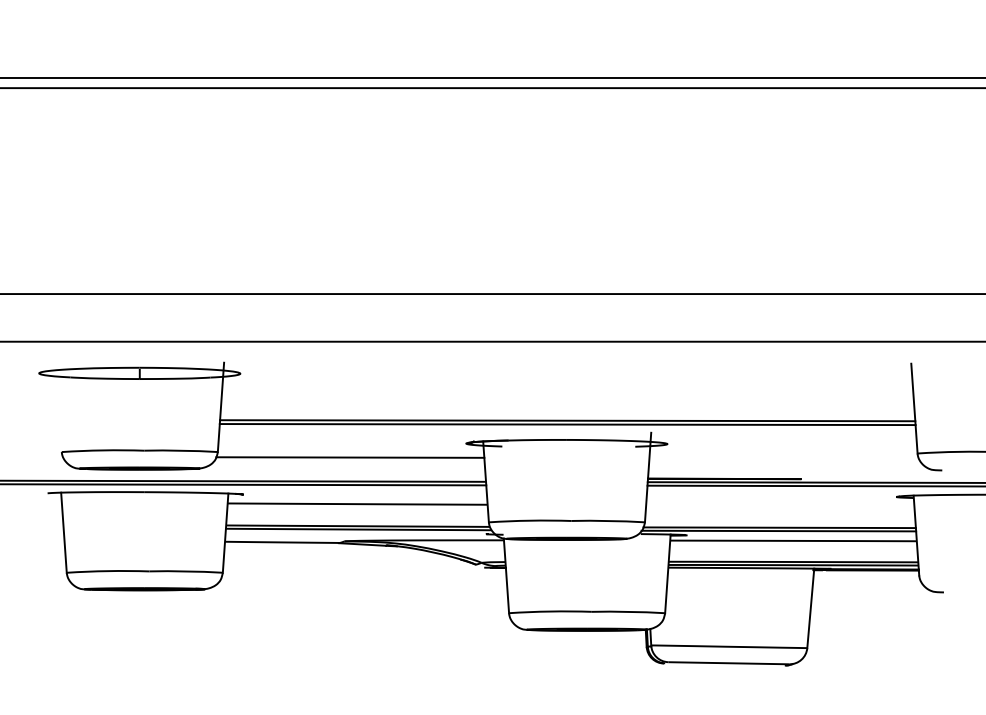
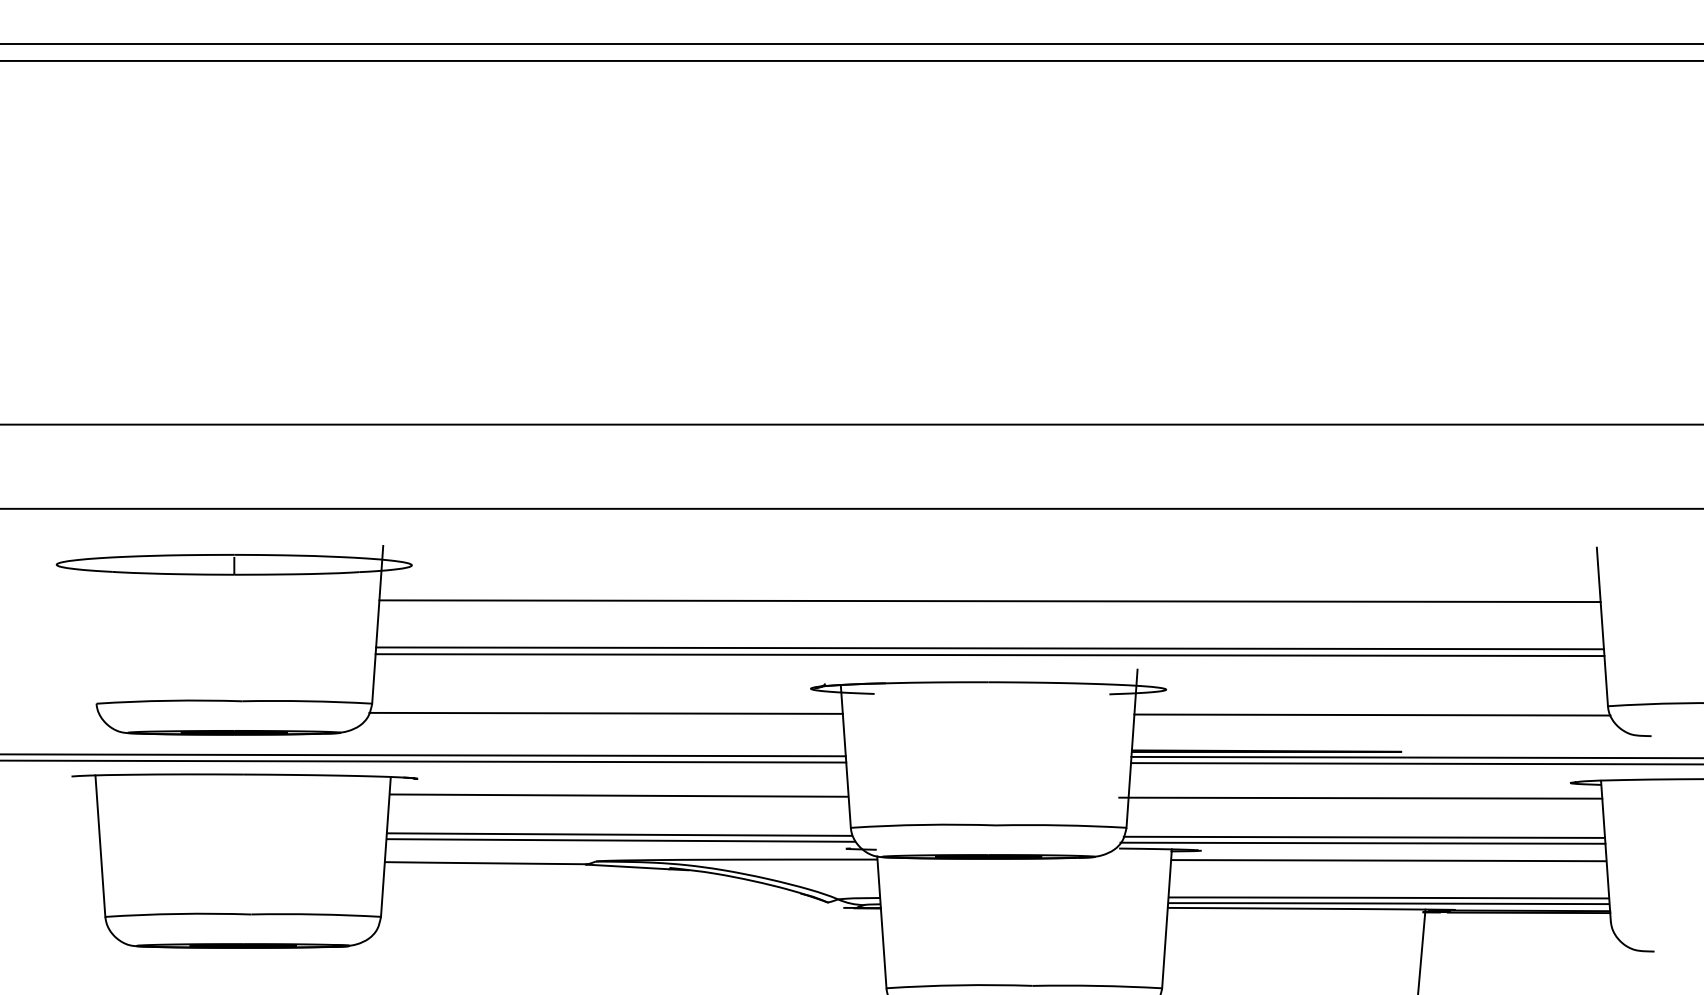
line: (567, 393) -> (989, 600), added
line: (783, 458) -> (1371, 715), added
line: (777, 505) -> (1360, 798), added

